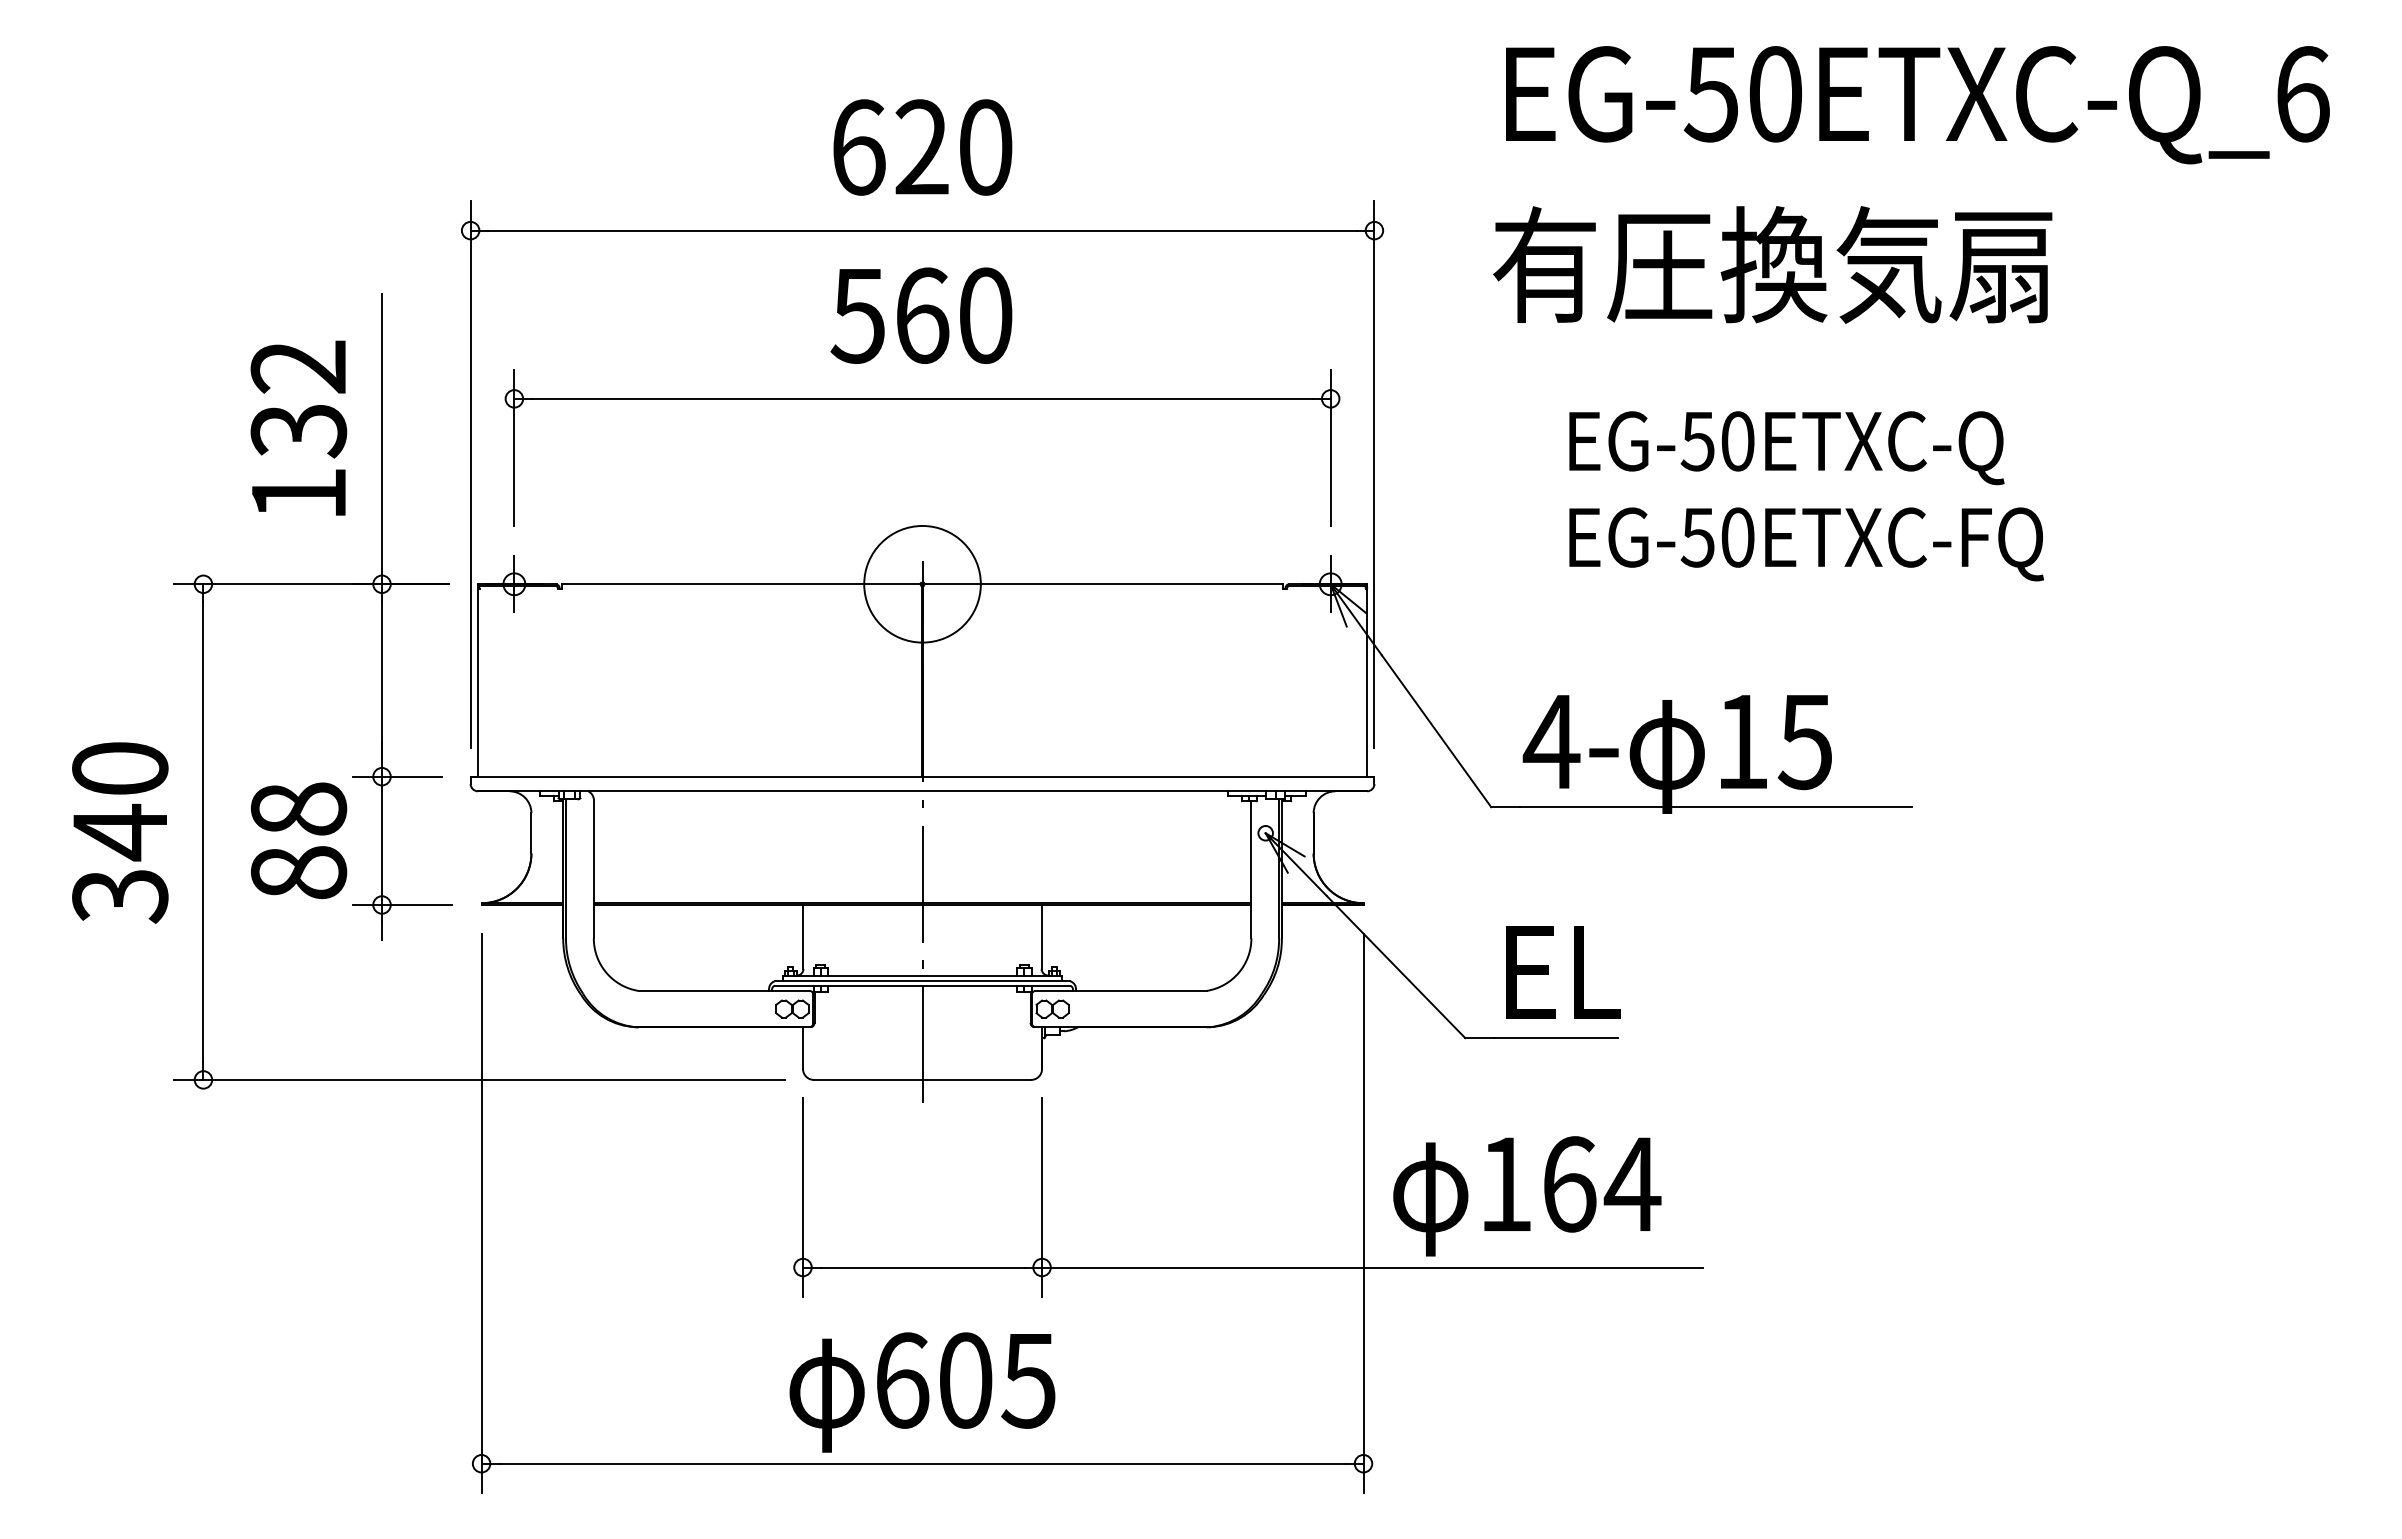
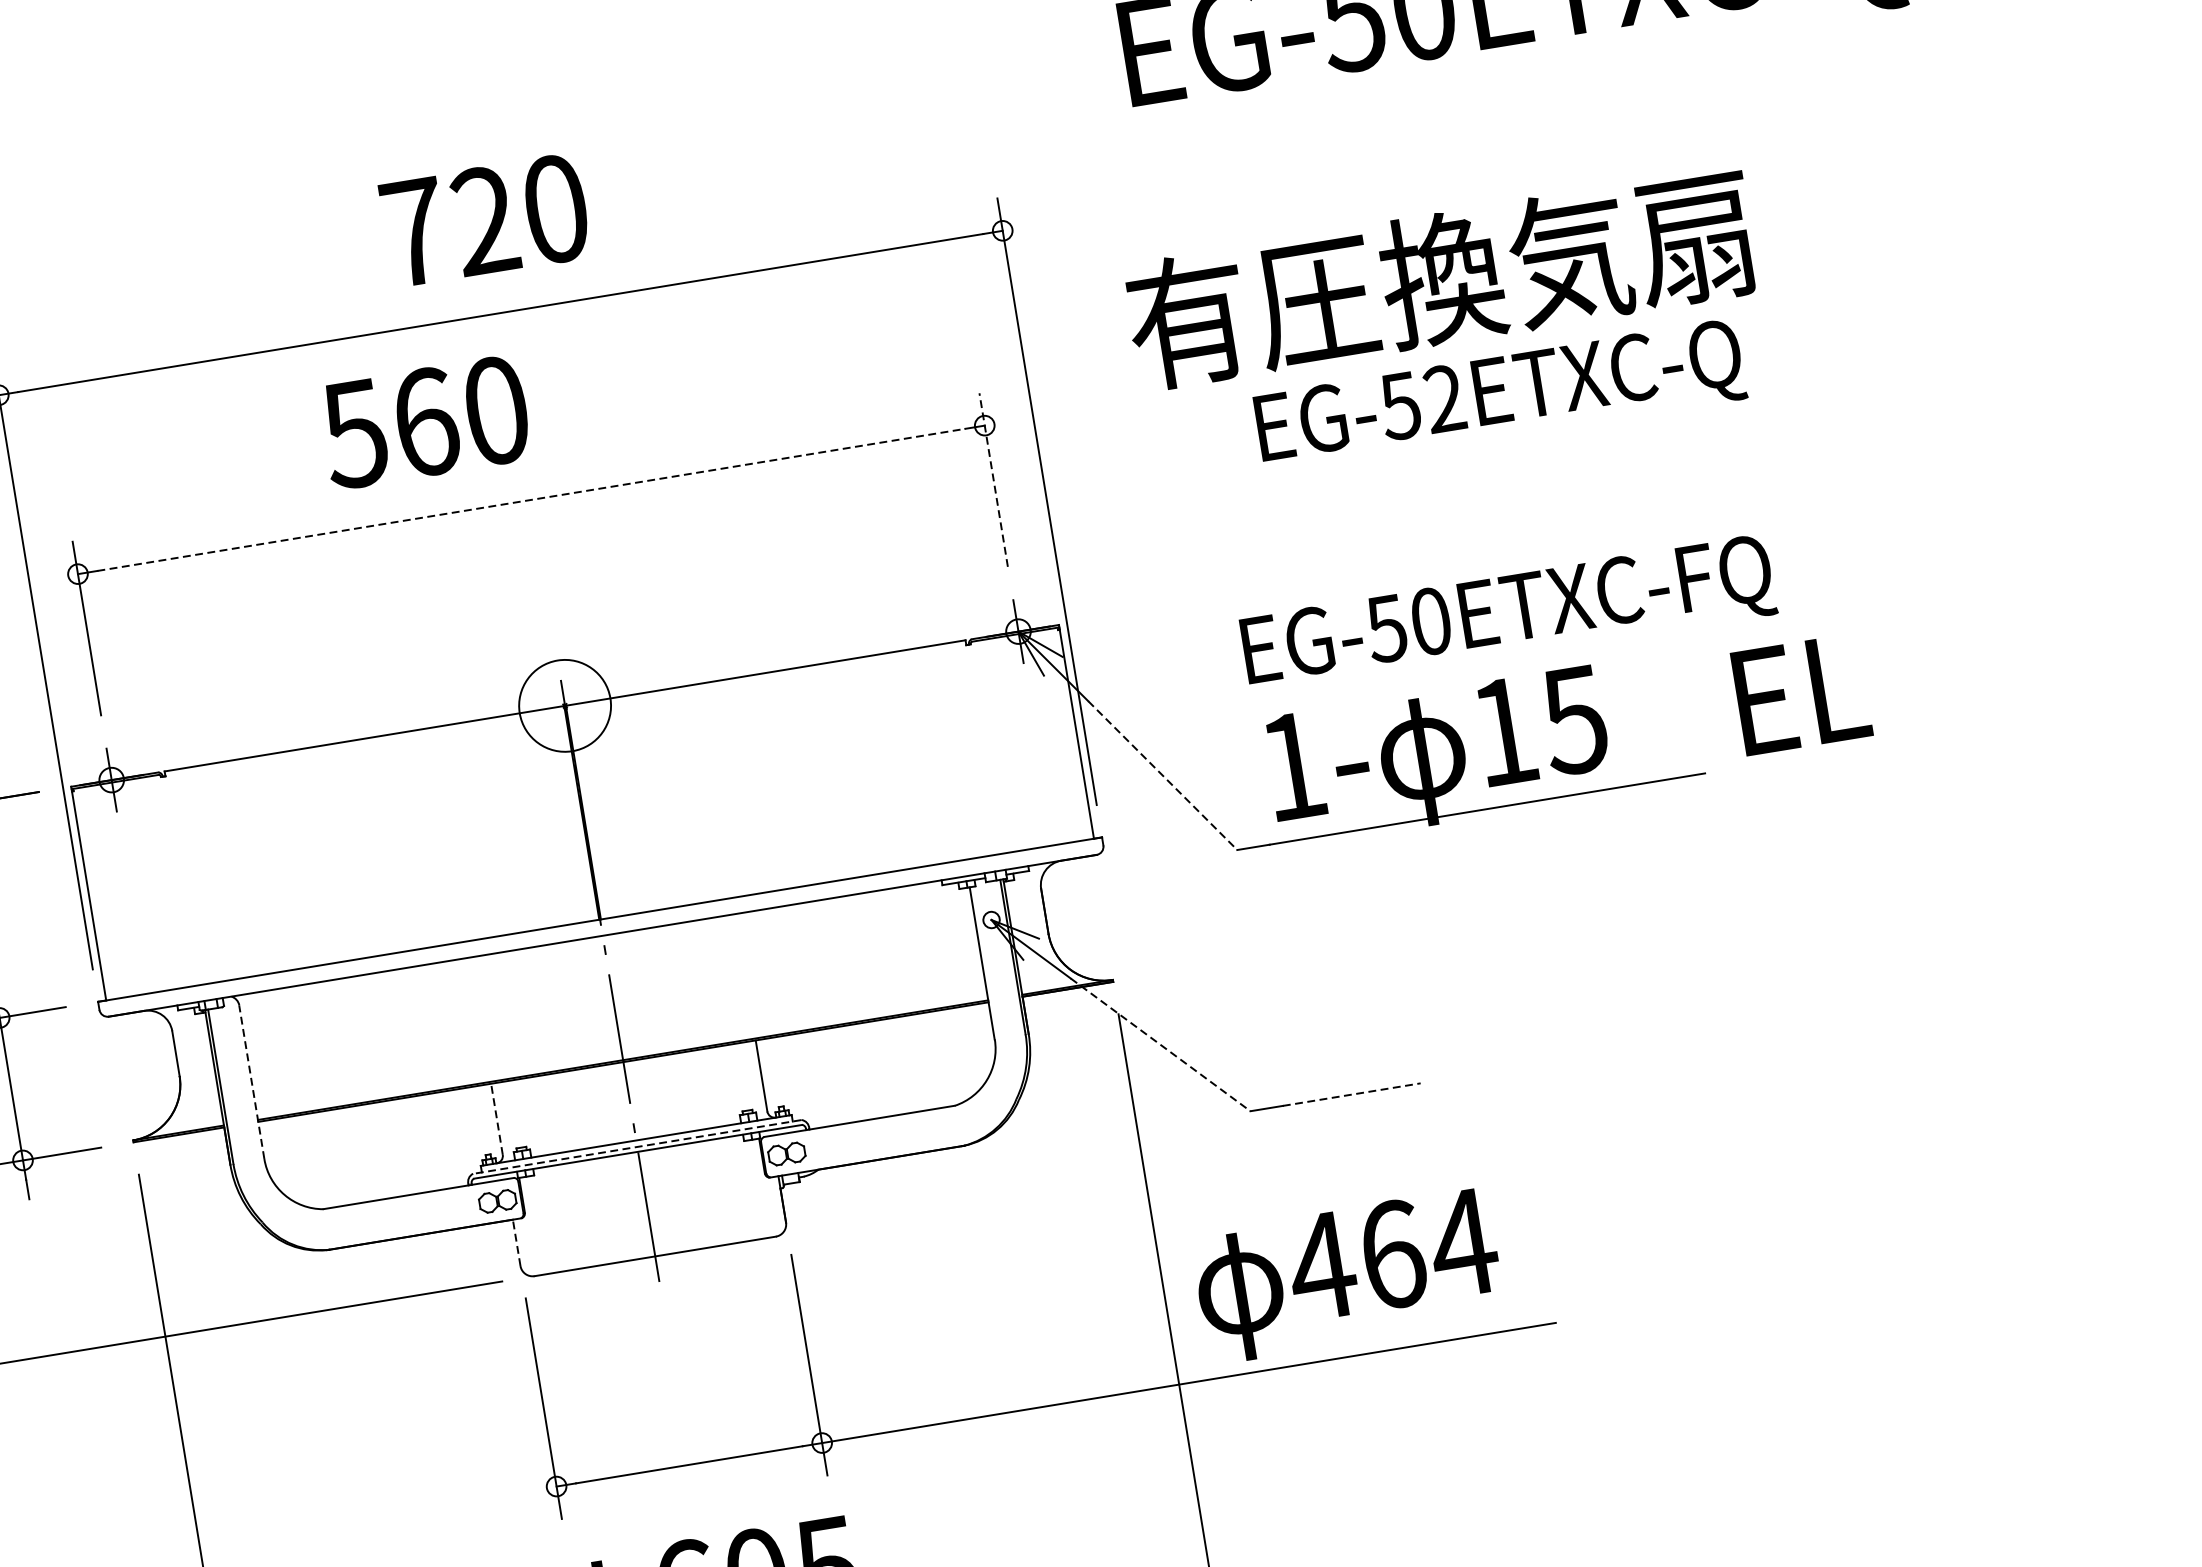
text: (858, 147) -> (414, 232), 620 -> 720
text: (1772, 264) -> (1440, 278), moved
text: (921, 315) -> (425, 422), moved
line: (922, 398) -> (531, 499), solid -> dashed
text: (1737, 441) -> (1444, 399), EG-50ETXC-Q -> EG-52ETXC-Q
line: (1330, 447) -> (993, 479), solid -> dashed
text: (1806, 544) -> (1508, 616), moved
circle: (922, 583) -> (564, 705), size x0.7
line: (1436, 731) -> (1162, 775), solid -> dashed
text: (1551, 741) -> (1292, 766), 4- -> 1-
line: (593, 868) -> (251, 1081), solid -> dashed
line: (803, 936) -> (496, 1118), solid -> dashed
line: (1396, 967) -> (1161, 1045), solid -> dashed
text: (1563, 972) -> (1801, 694), moved
line: (922, 981) -> (637, 1147), solid -> dashed
line: (1556, 1038) -> (1351, 1095), solid -> dashed
line: (803, 1048) -> (517, 1243), solid -> dashed
text: (1505, 1183) -> (1321, 1265), 164 -> 464

